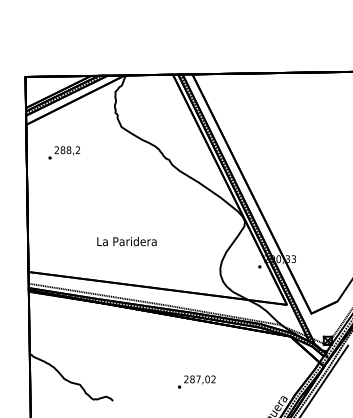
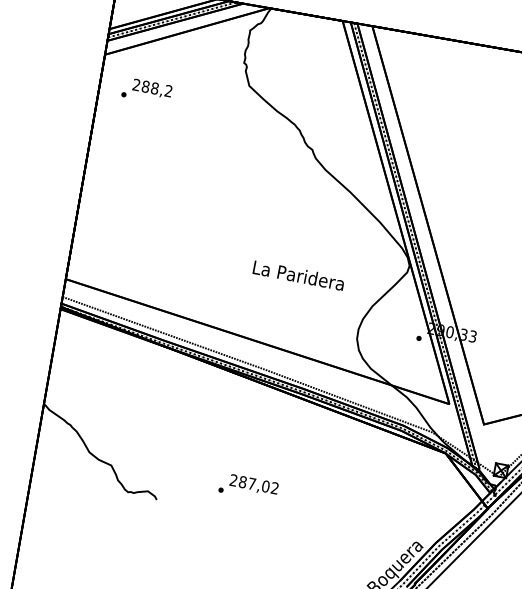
text: (64, 152) -> (147, 90), moved
text: (126, 241) -> (298, 275), moved
text: (196, 381) -> (248, 486), moved

